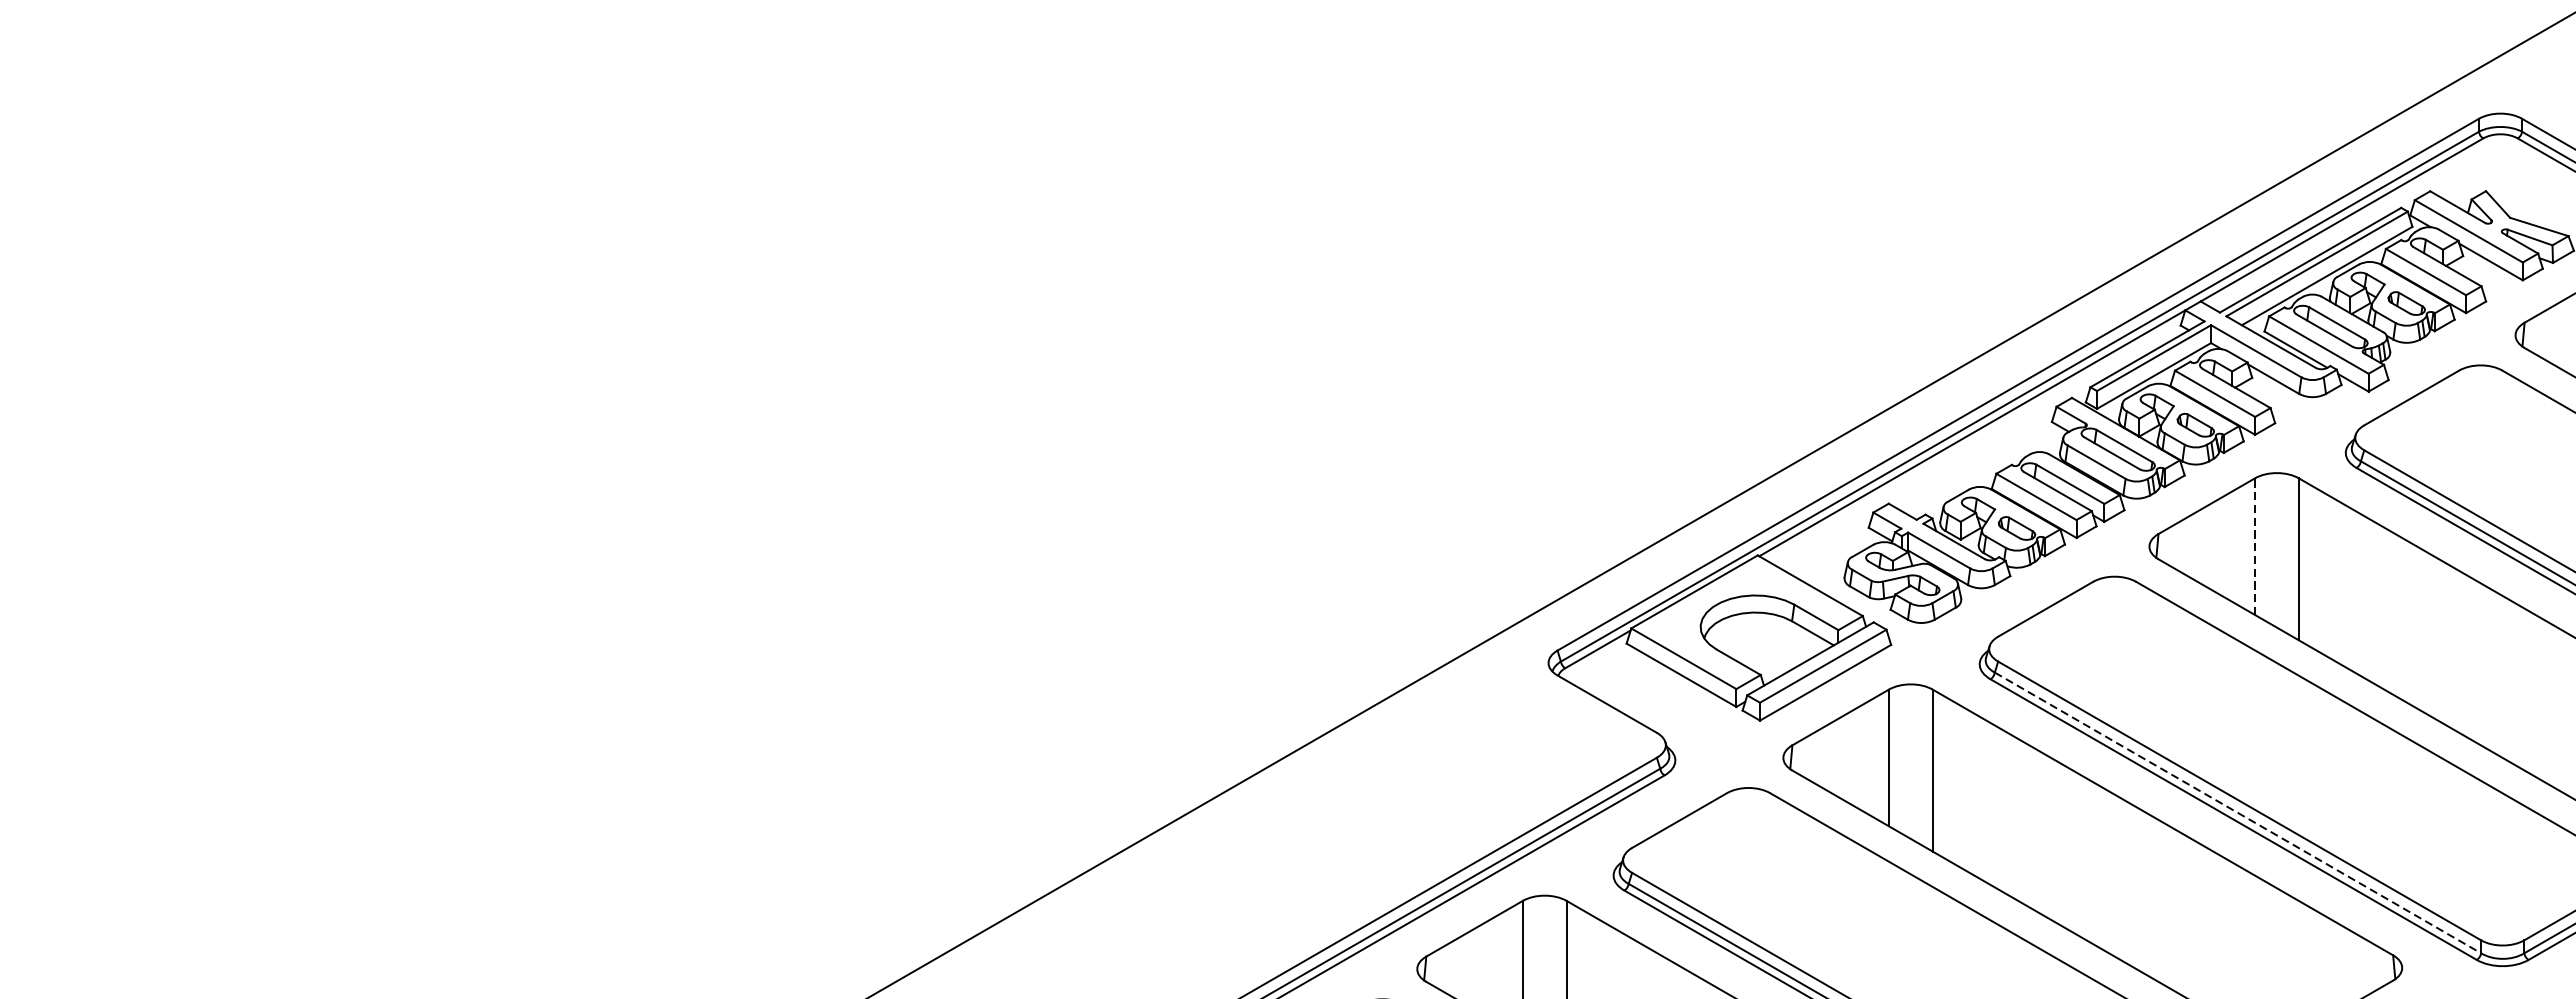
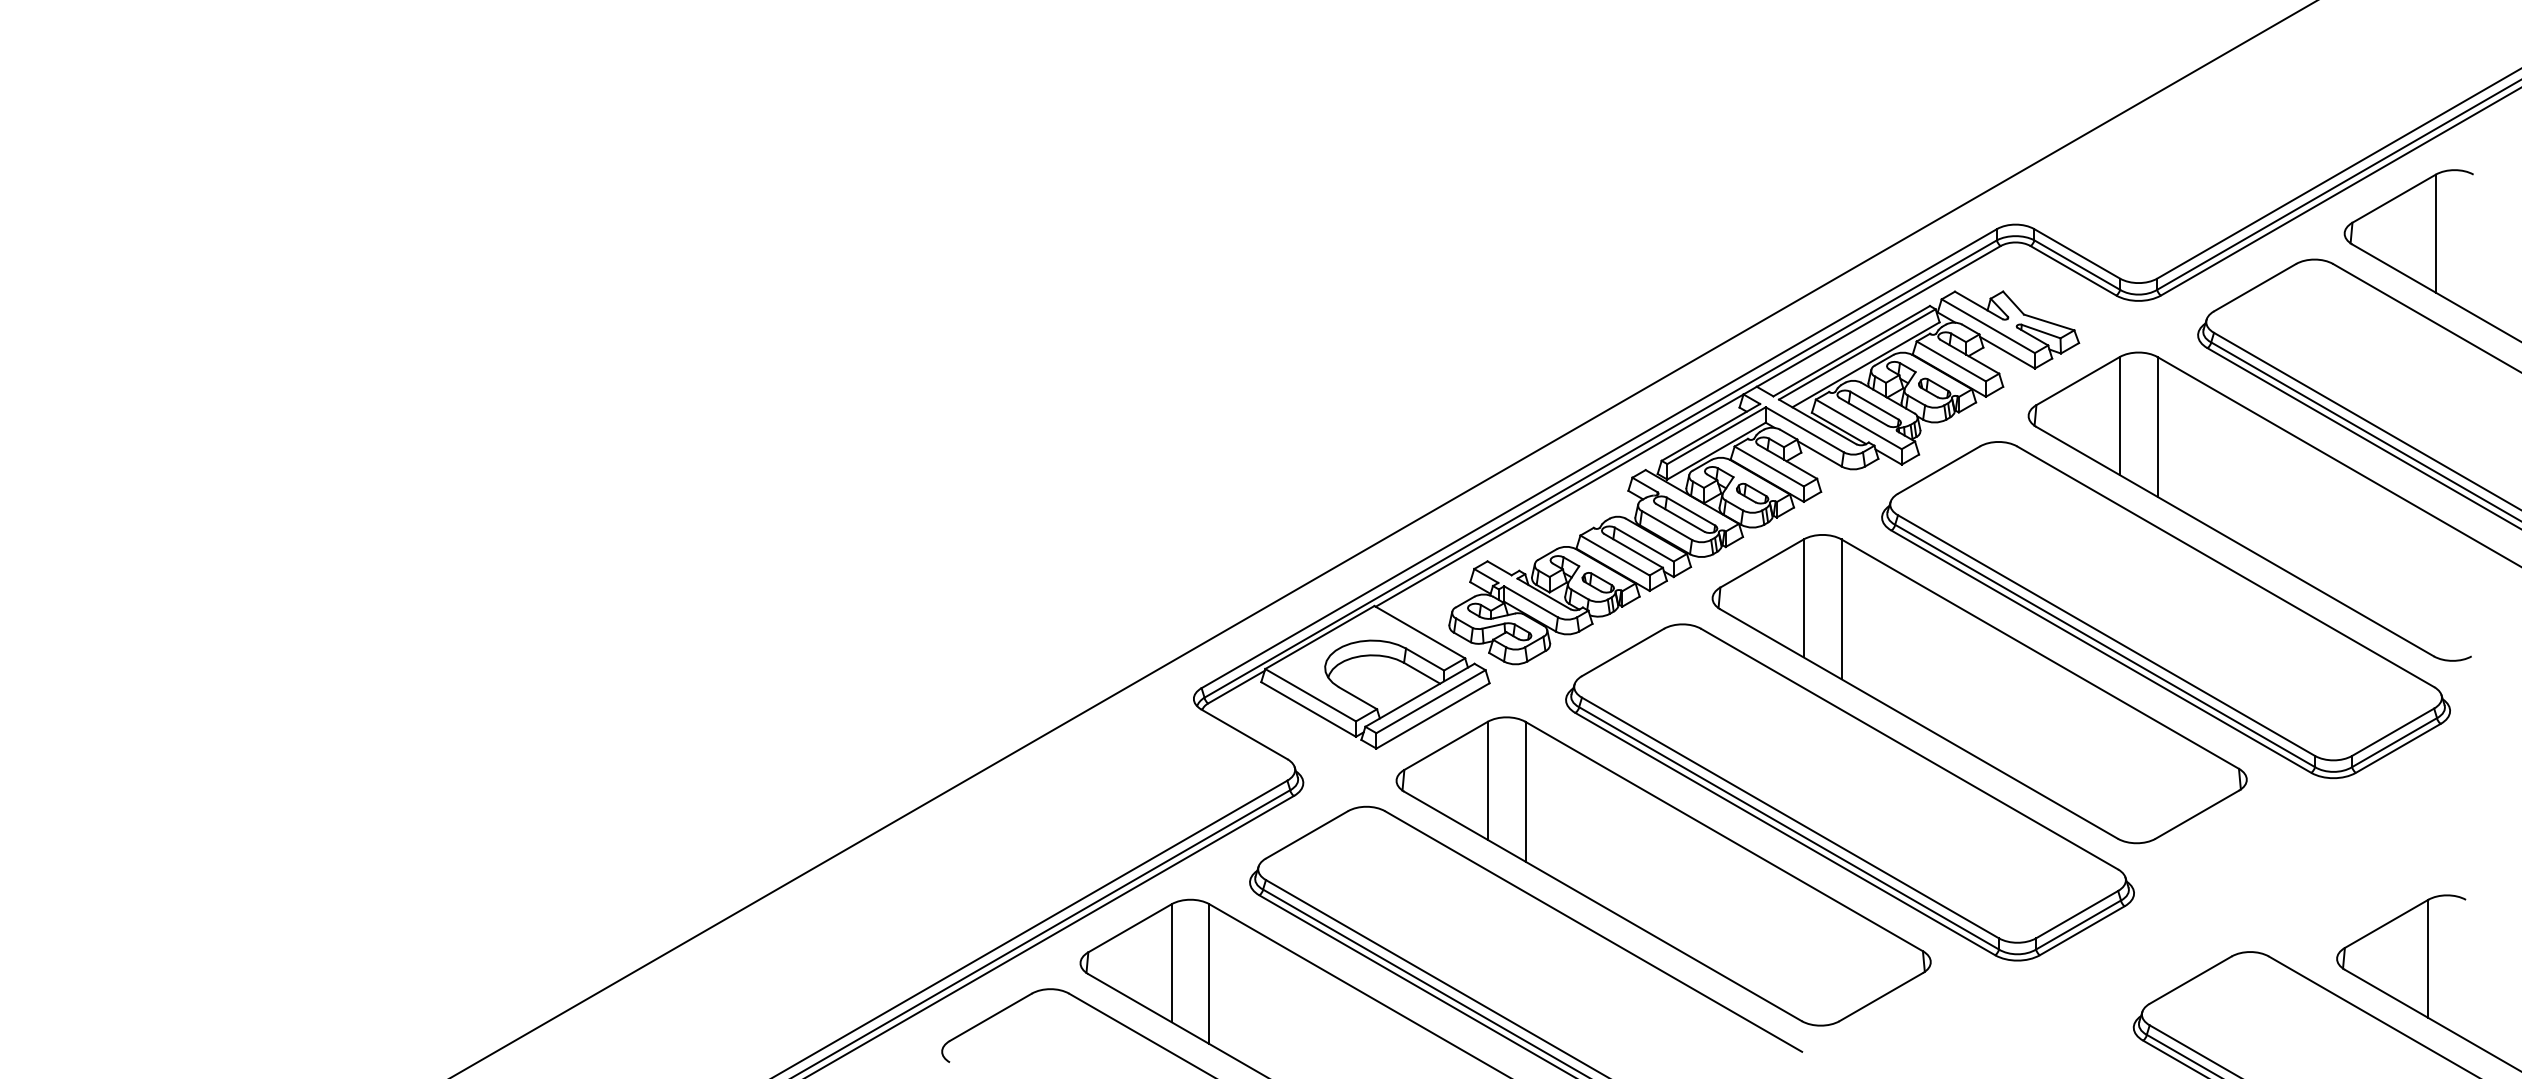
line: (2254, 546) -> (1803, 598), dashed -> solid
line: (2238, 813) -> (1789, 828), dashed -> solid

